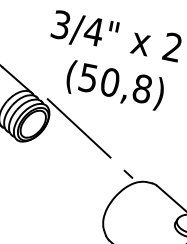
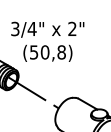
line: (89, 137) -> (33, 92), moved

